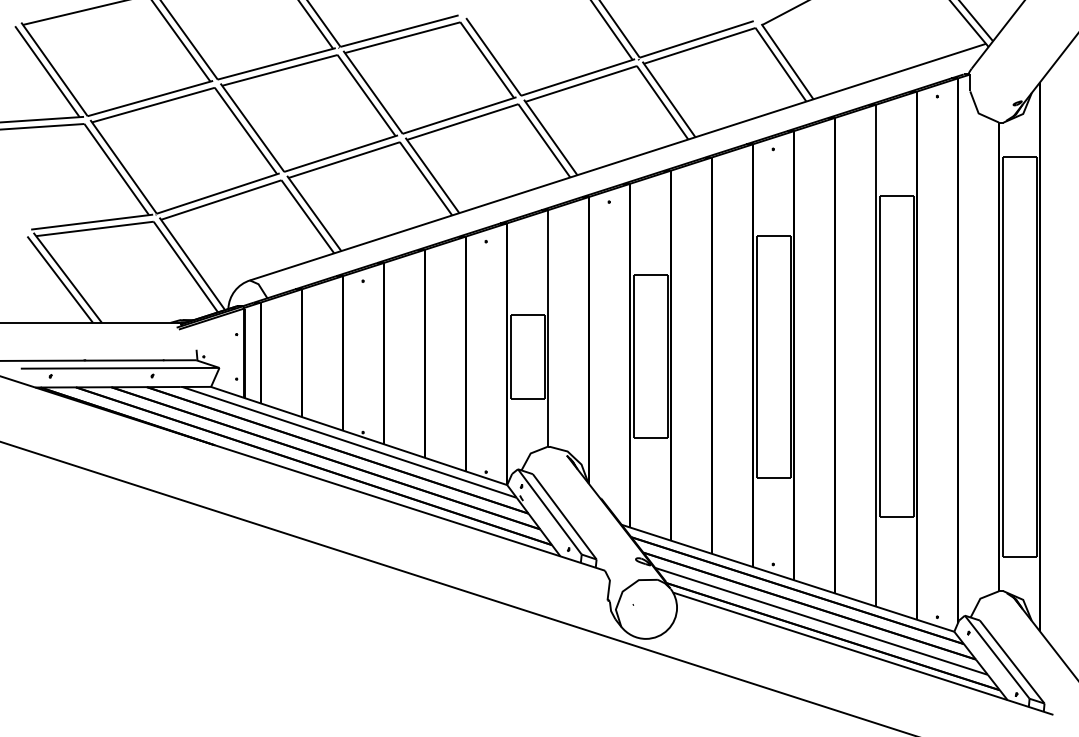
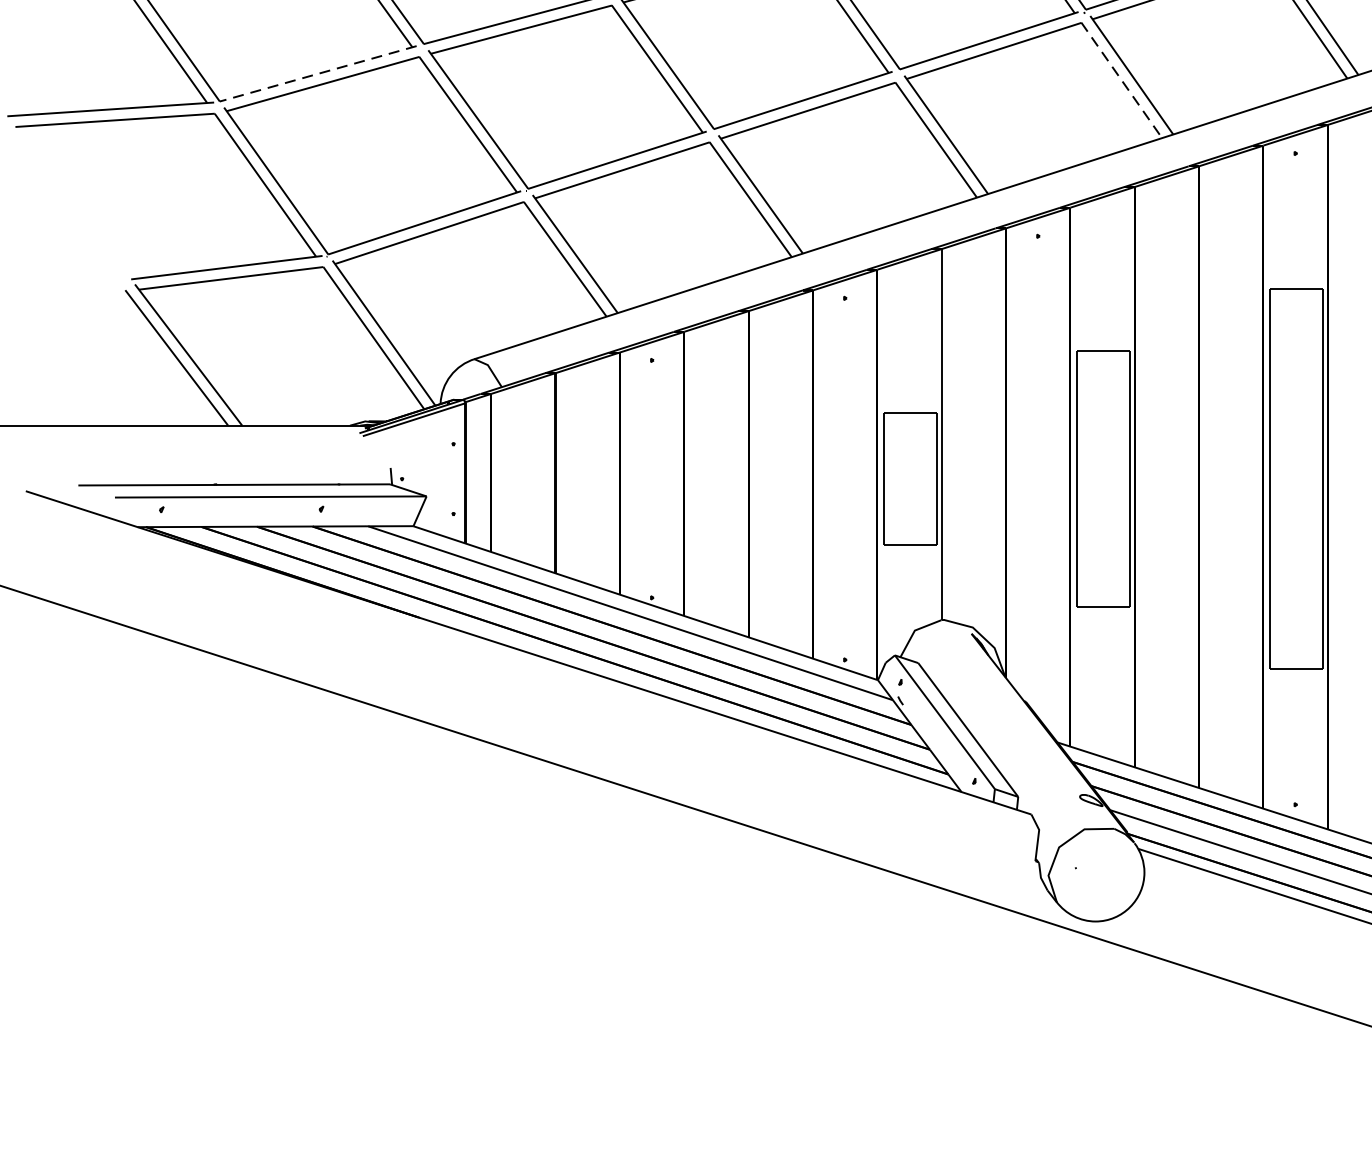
line: (149, 98) -> (316, 73), solid -> dashed
line: (662, 102) -> (1121, 80), solid -> dashed

